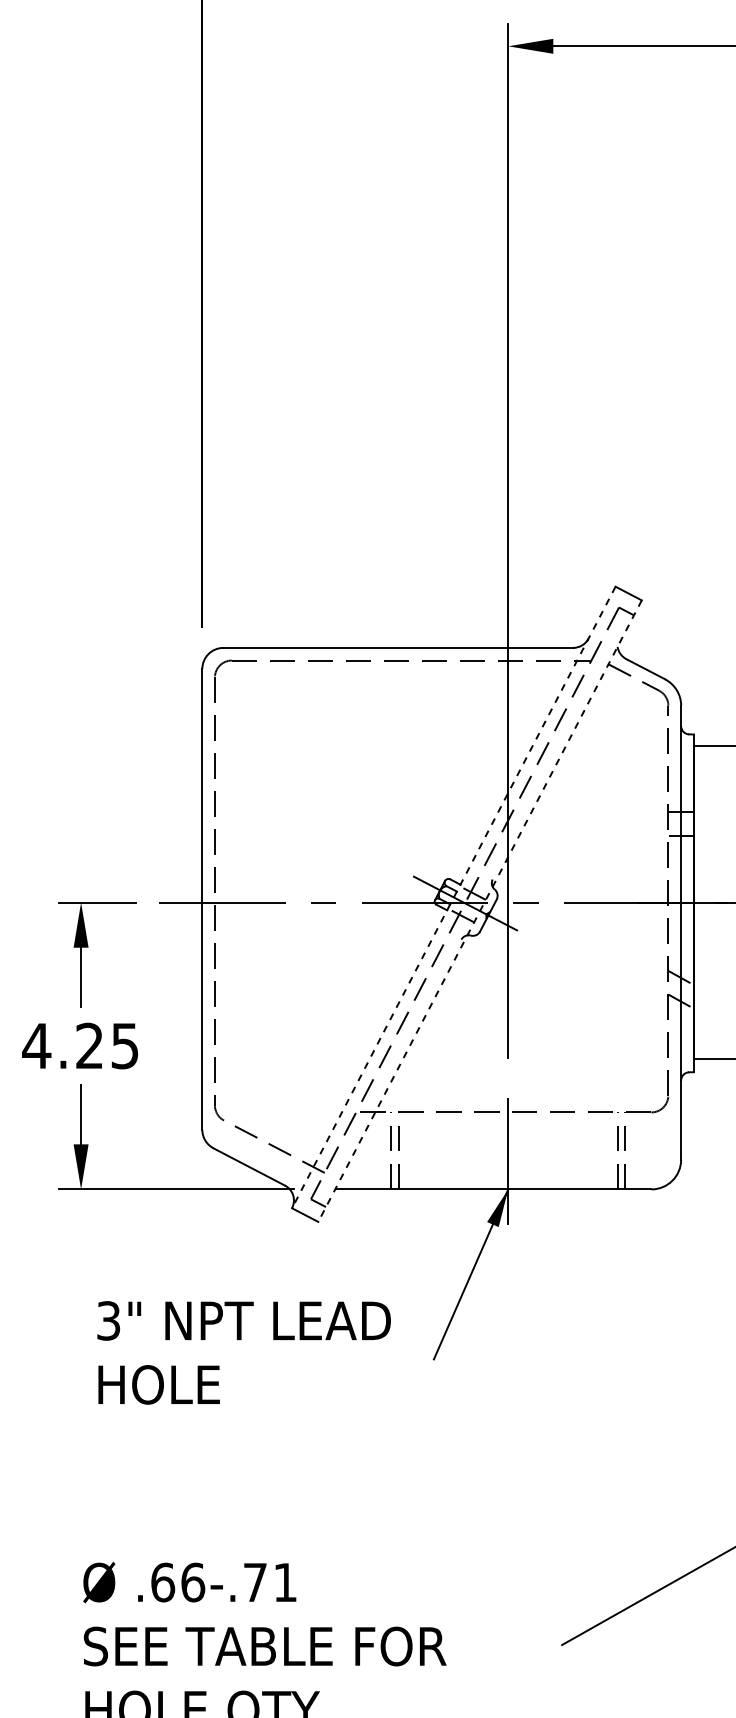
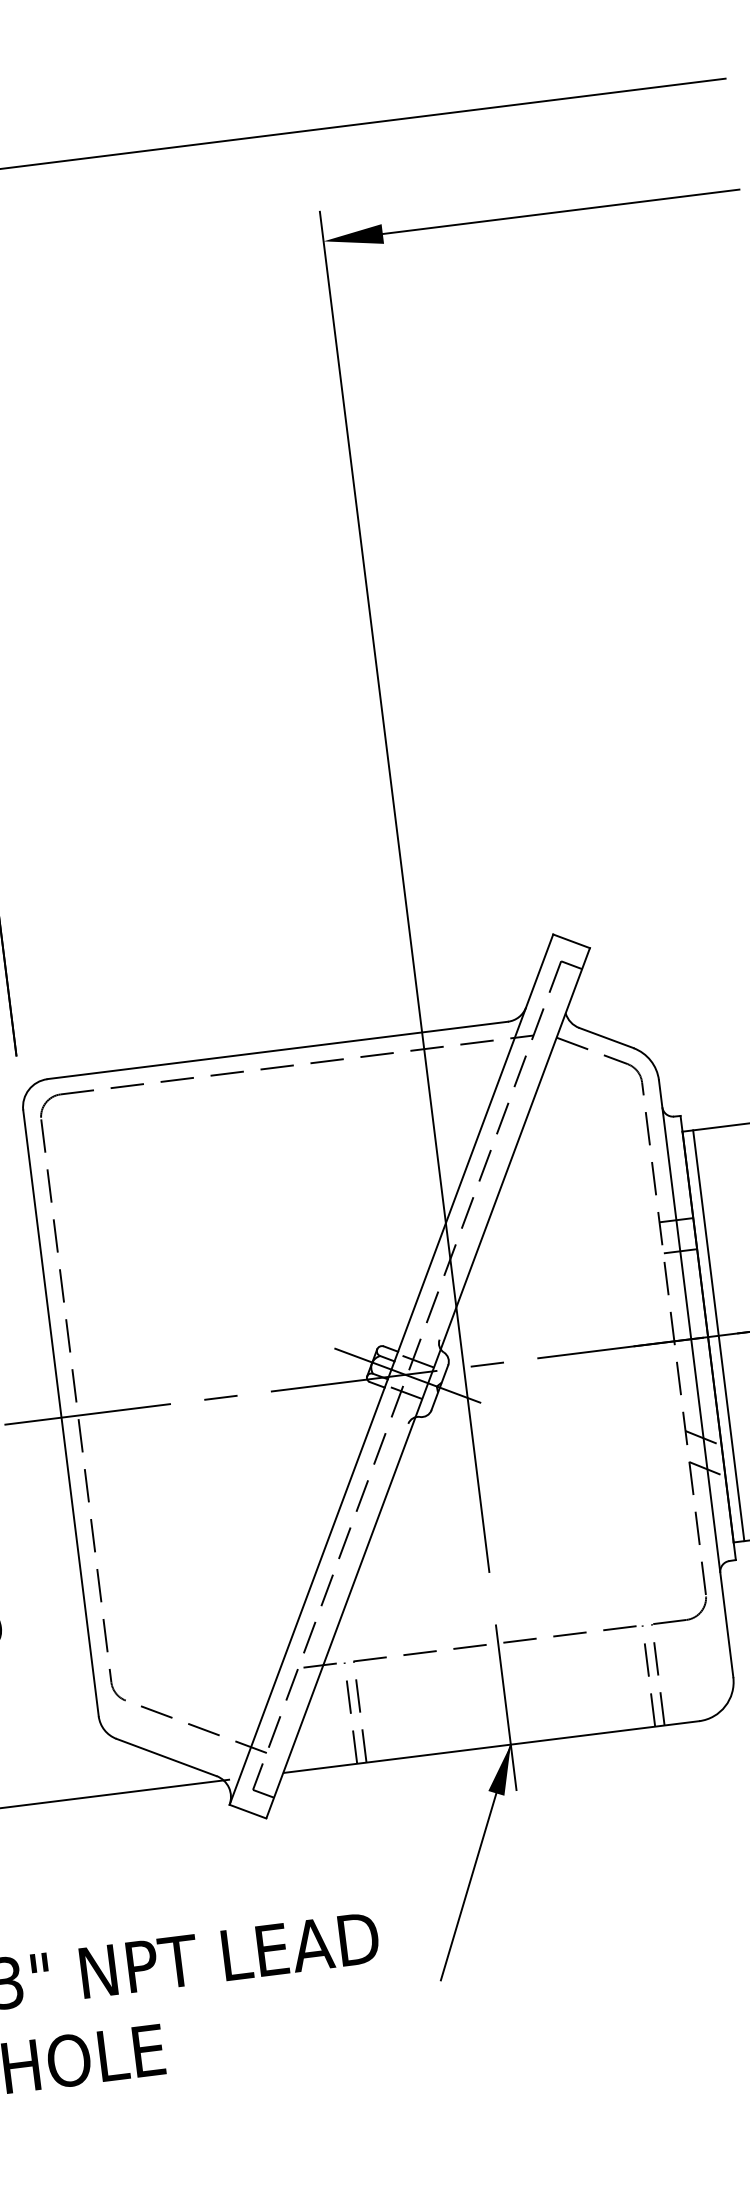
line: (453, 897) -> (390, 1369), dashed -> solid
line: (702, 902) -> (719, 1335), added
line: (480, 910) -> (428, 1382), dashed -> solid

